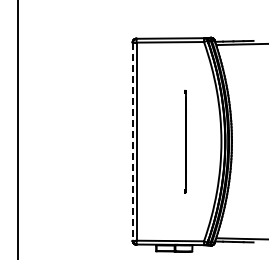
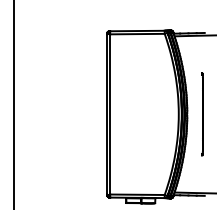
line: (185, 141) -> (202, 114), moved
line: (132, 142) -> (106, 115), dashed -> solid

